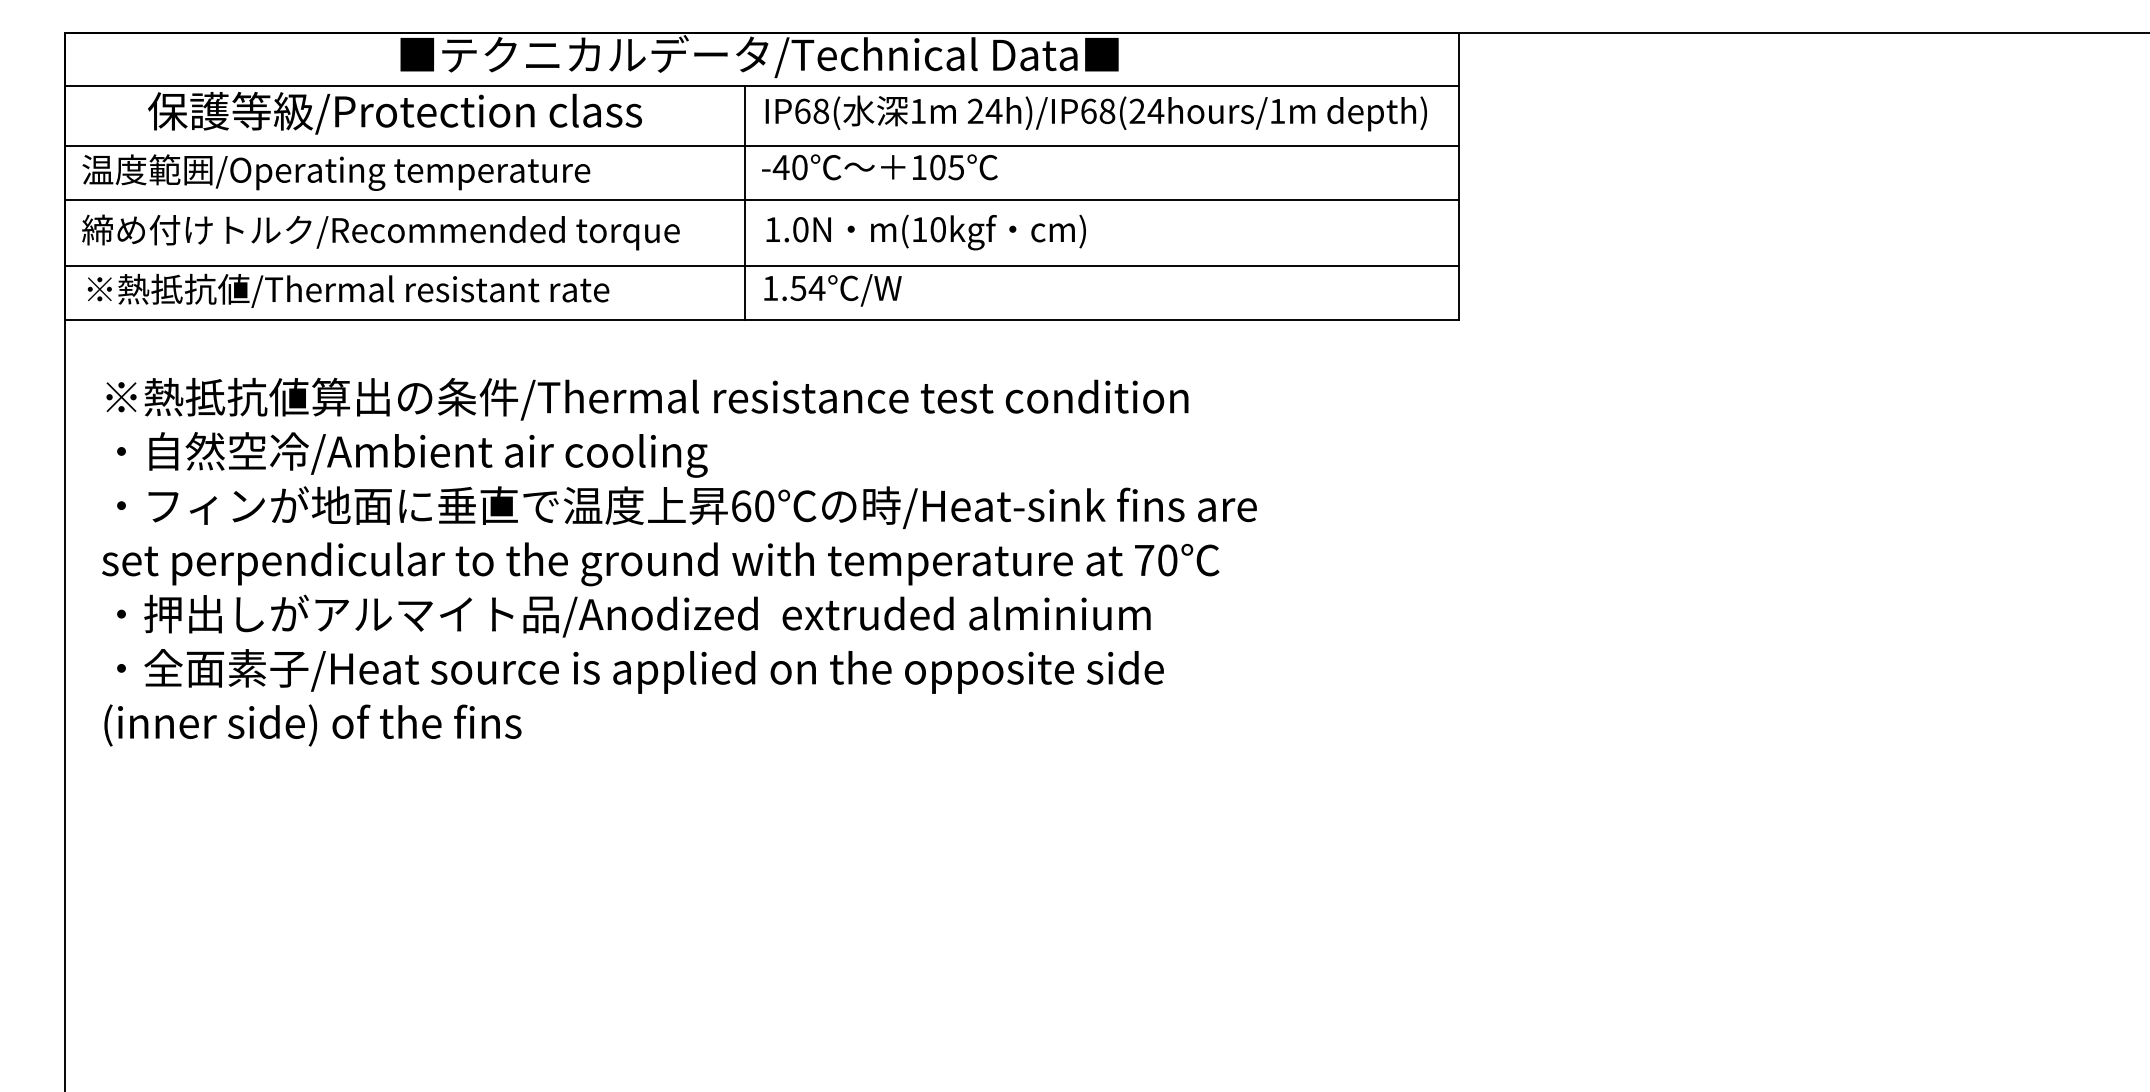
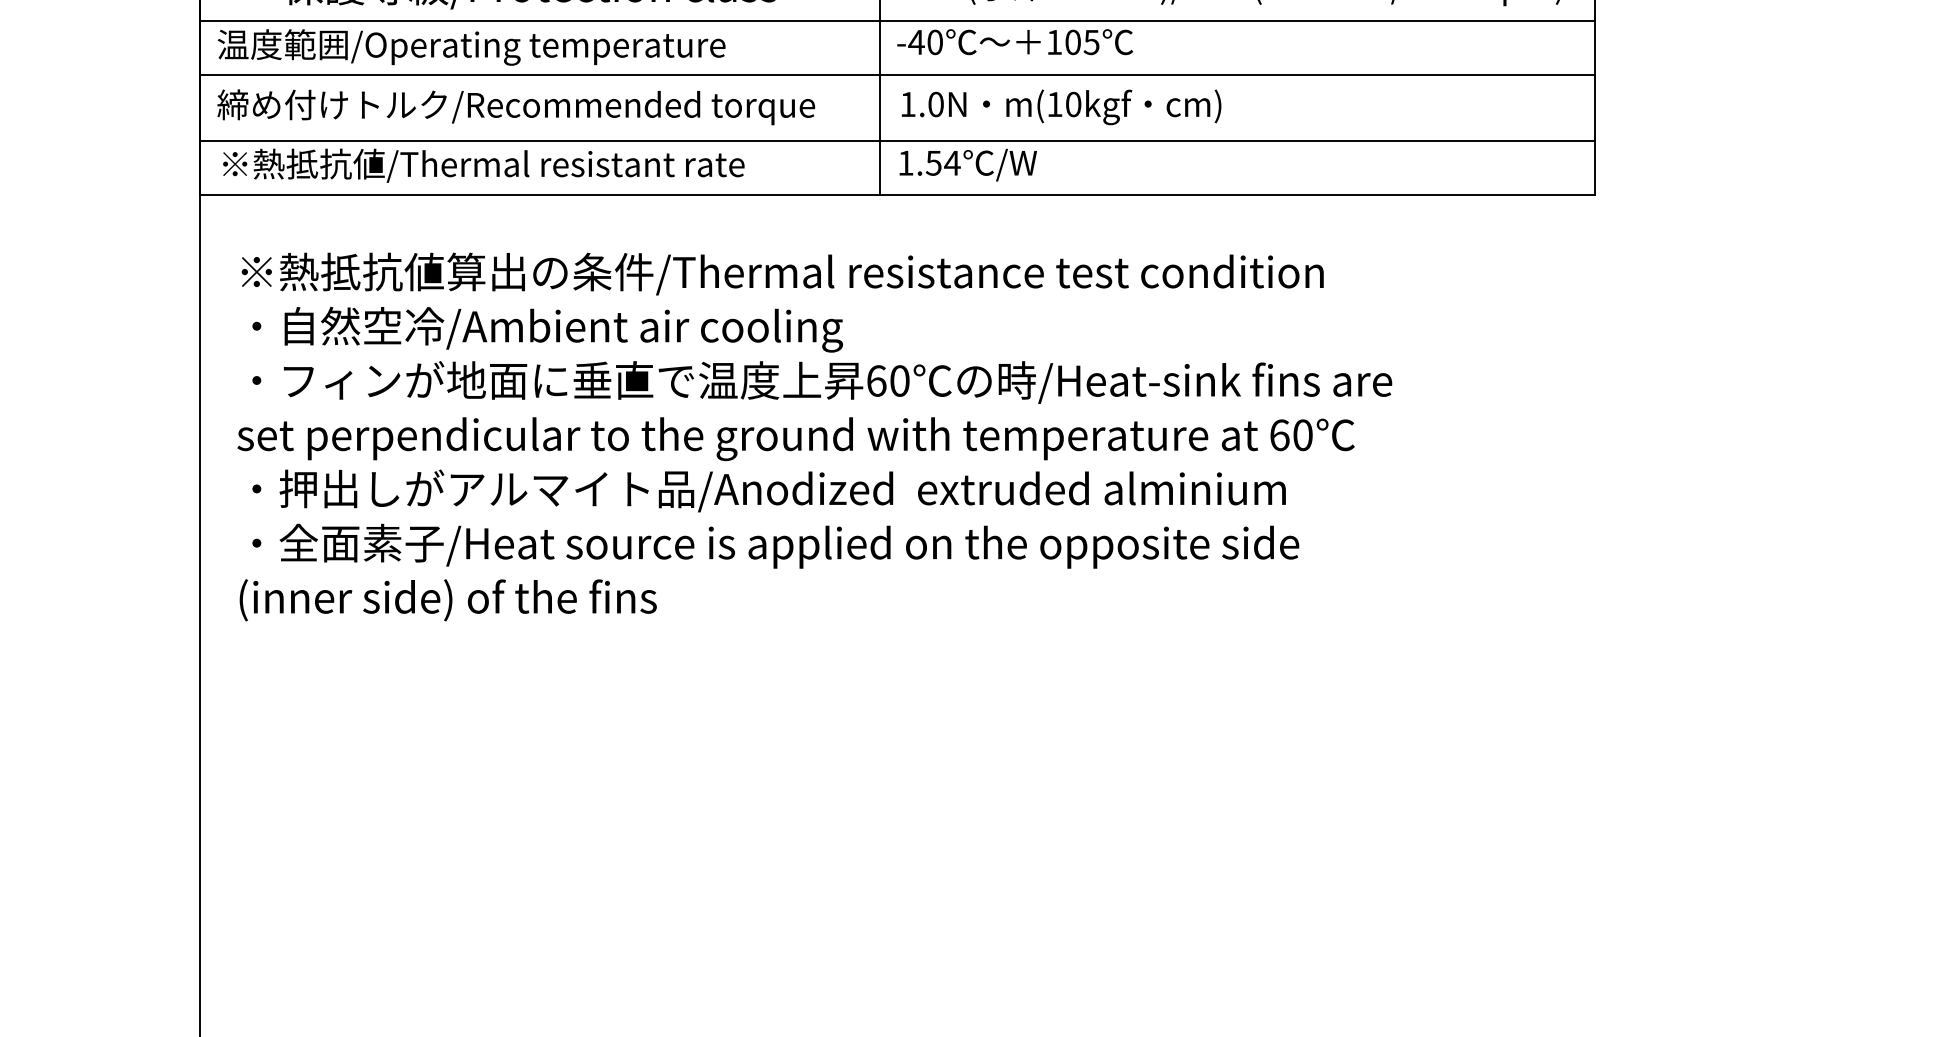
text: (1144, 560) -> (1279, 435), 70 -> 60

